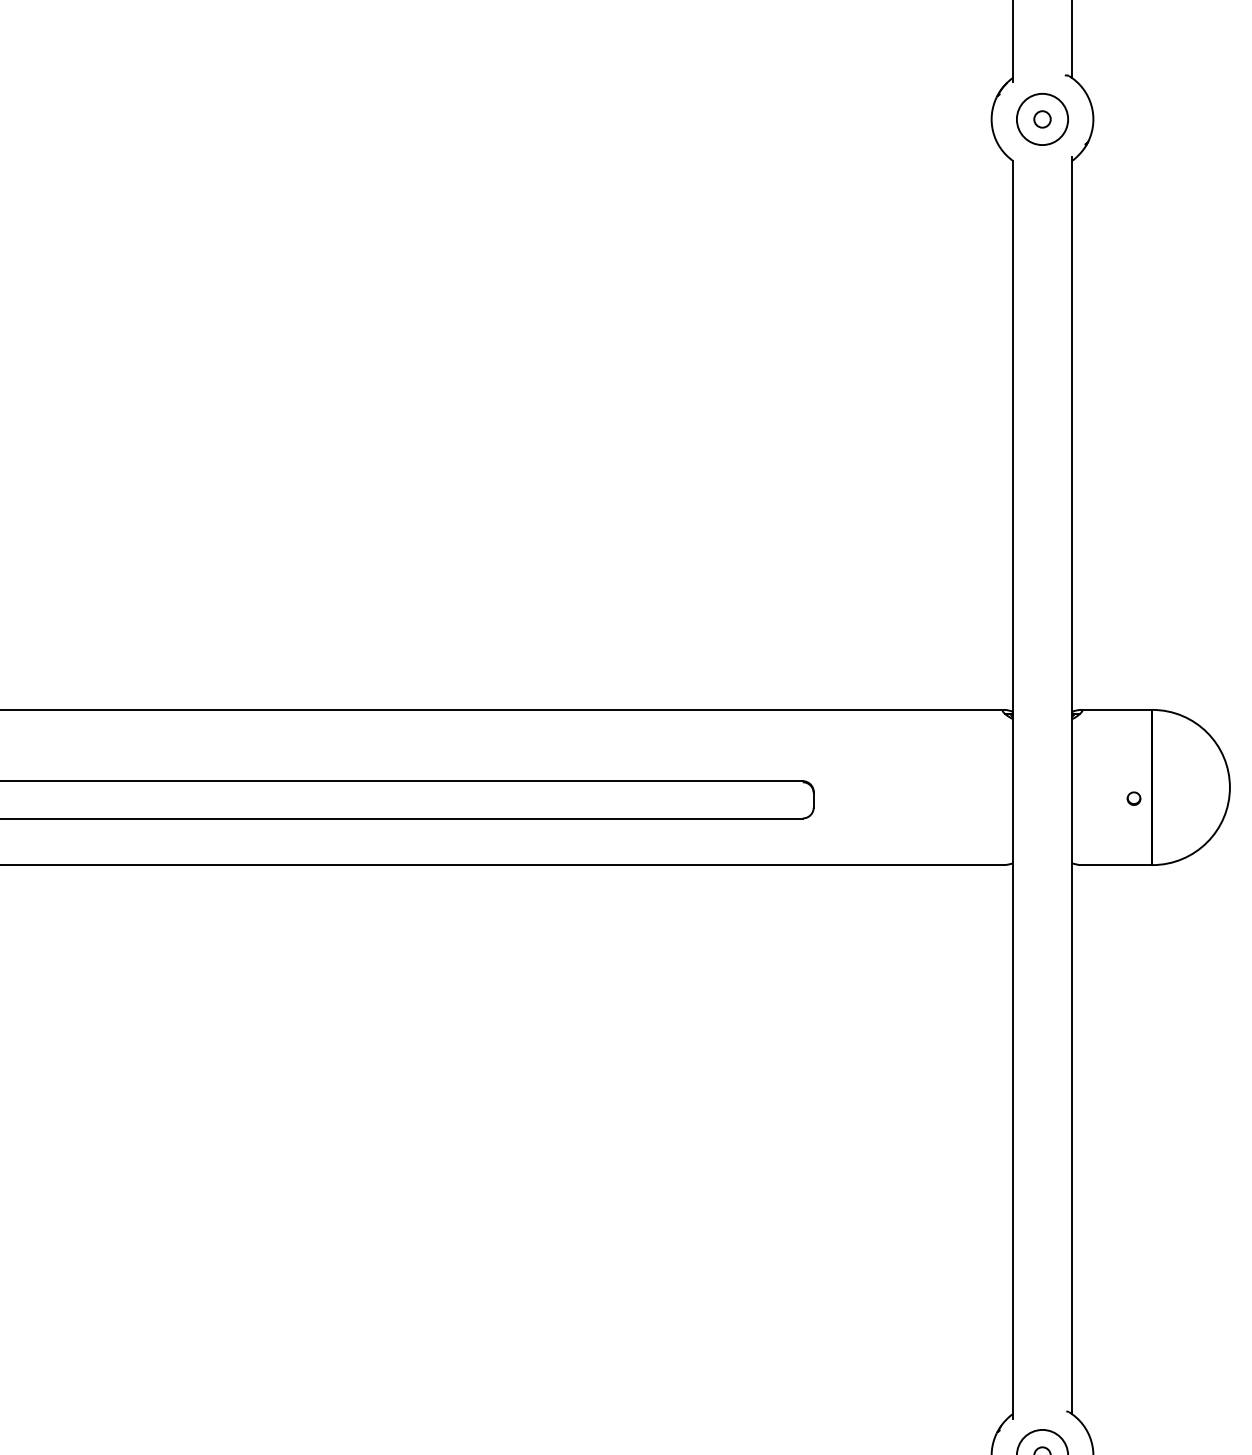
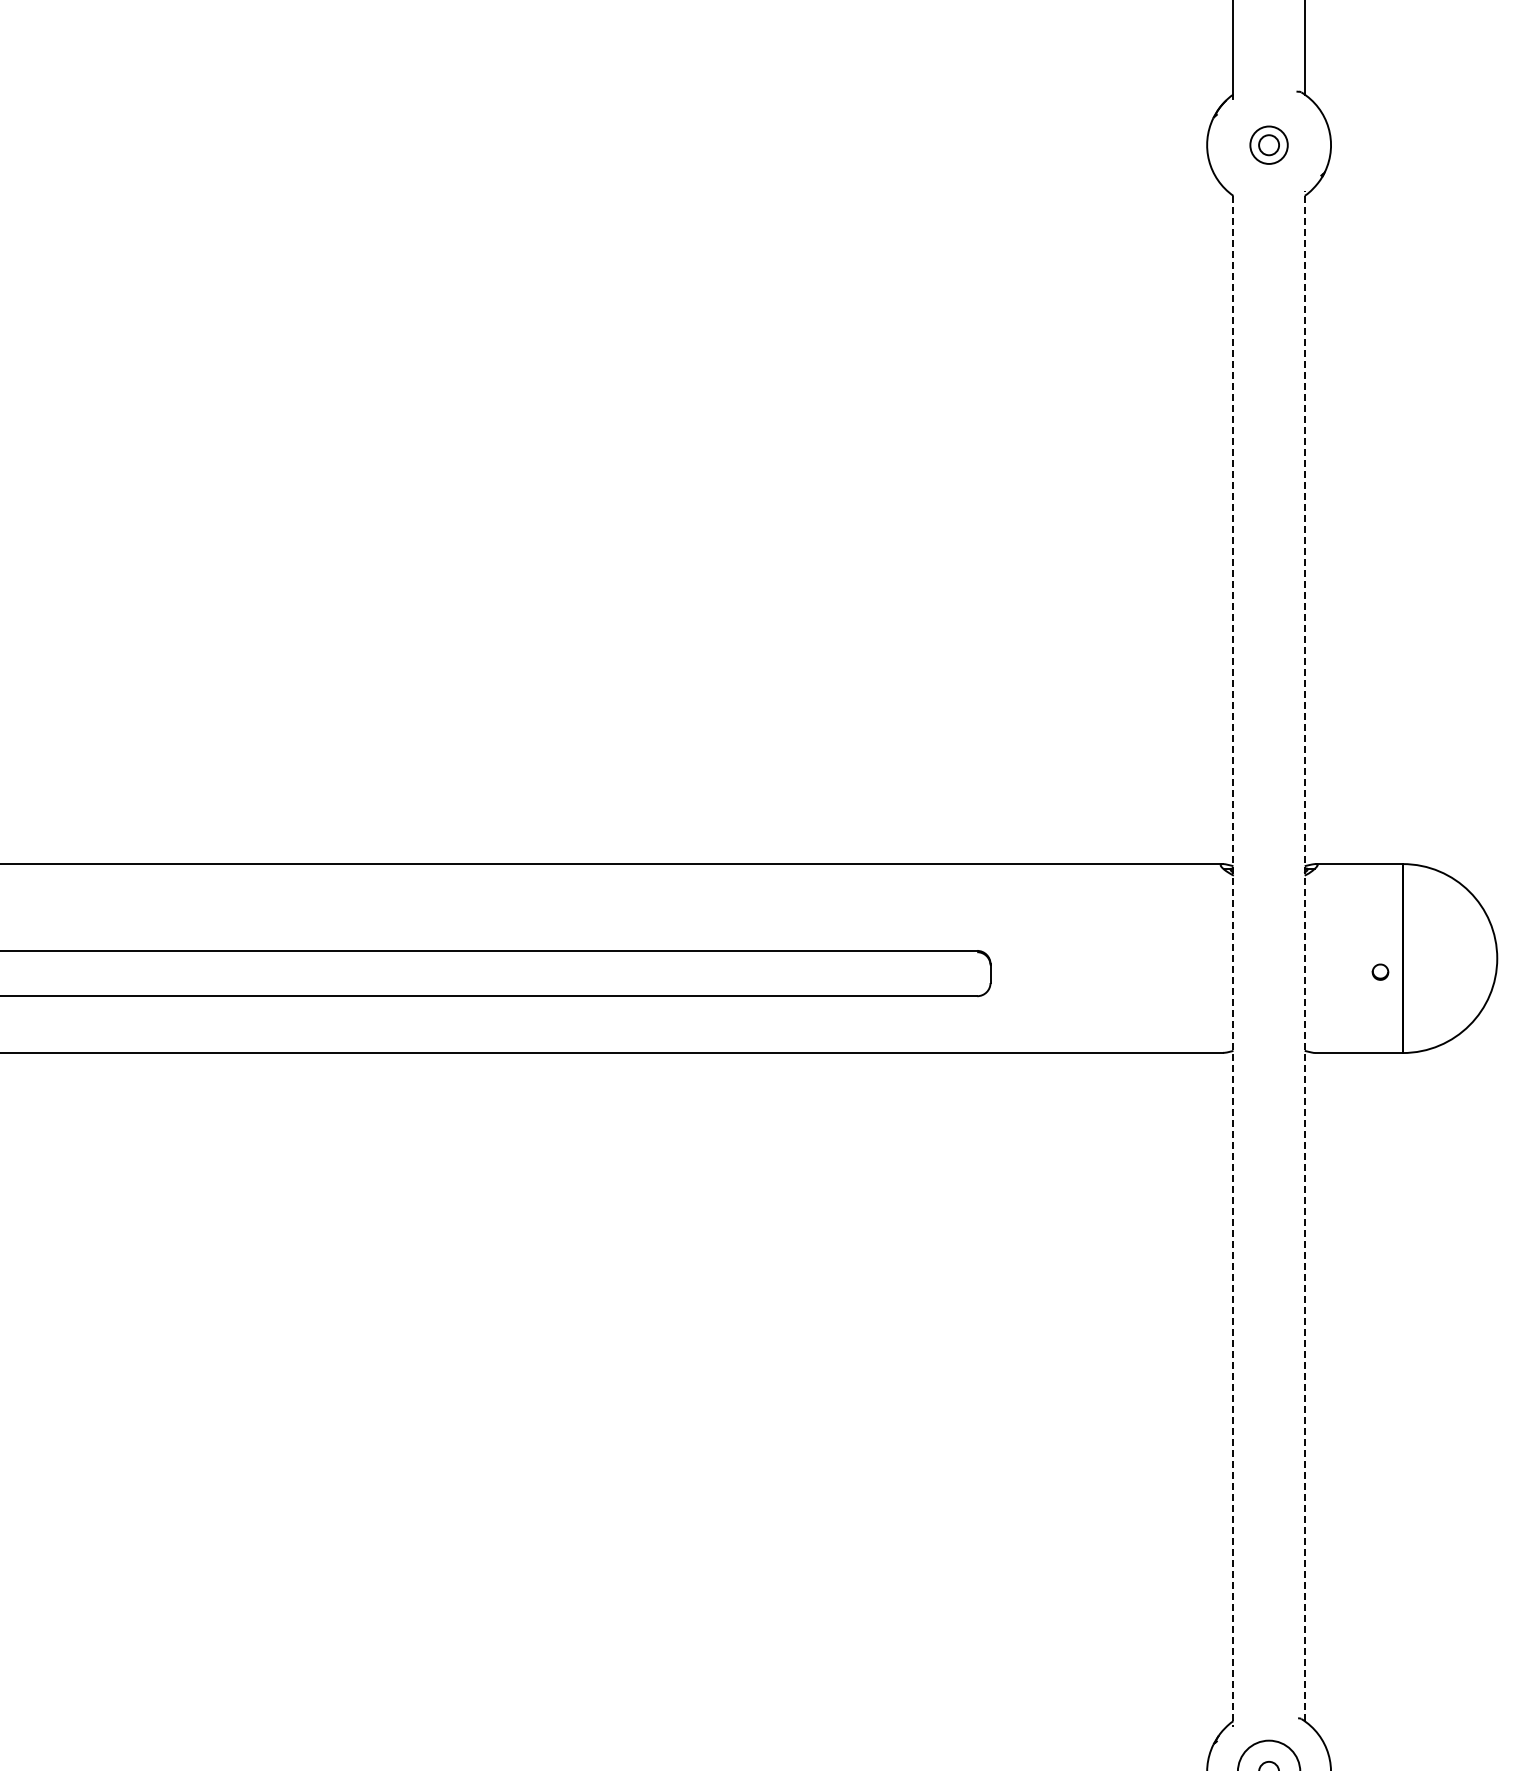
circle: (1042, 119) -> (1268, 145), size x0.6
line: (1071, 785) -> (1304, 956), solid -> dashed
line: (1013, 789) -> (1233, 961), solid -> dashed

